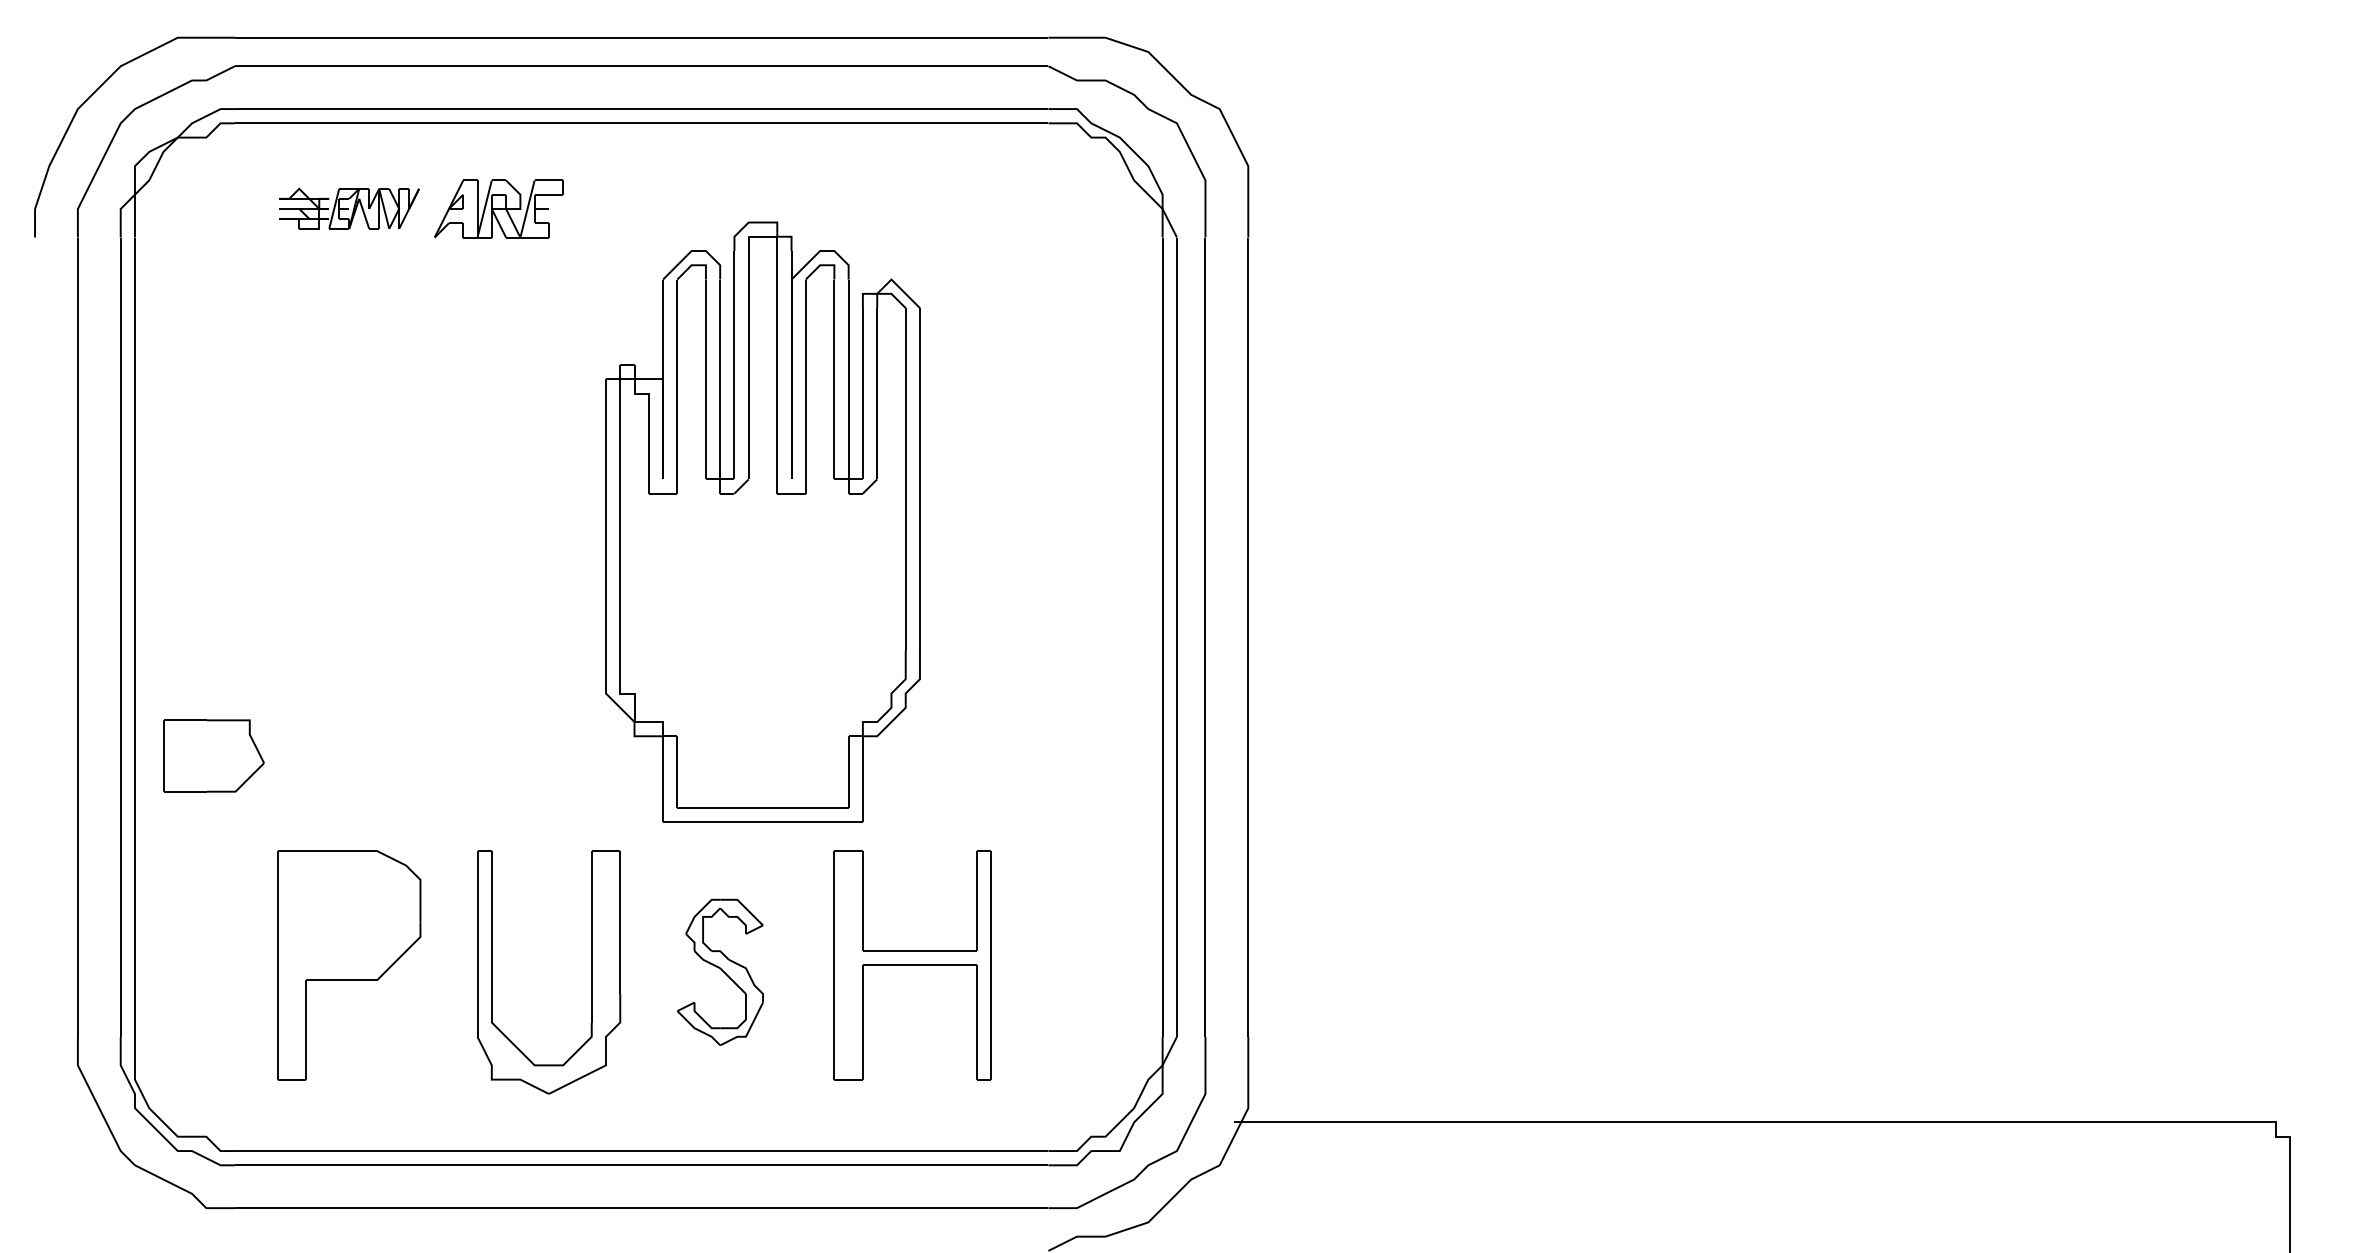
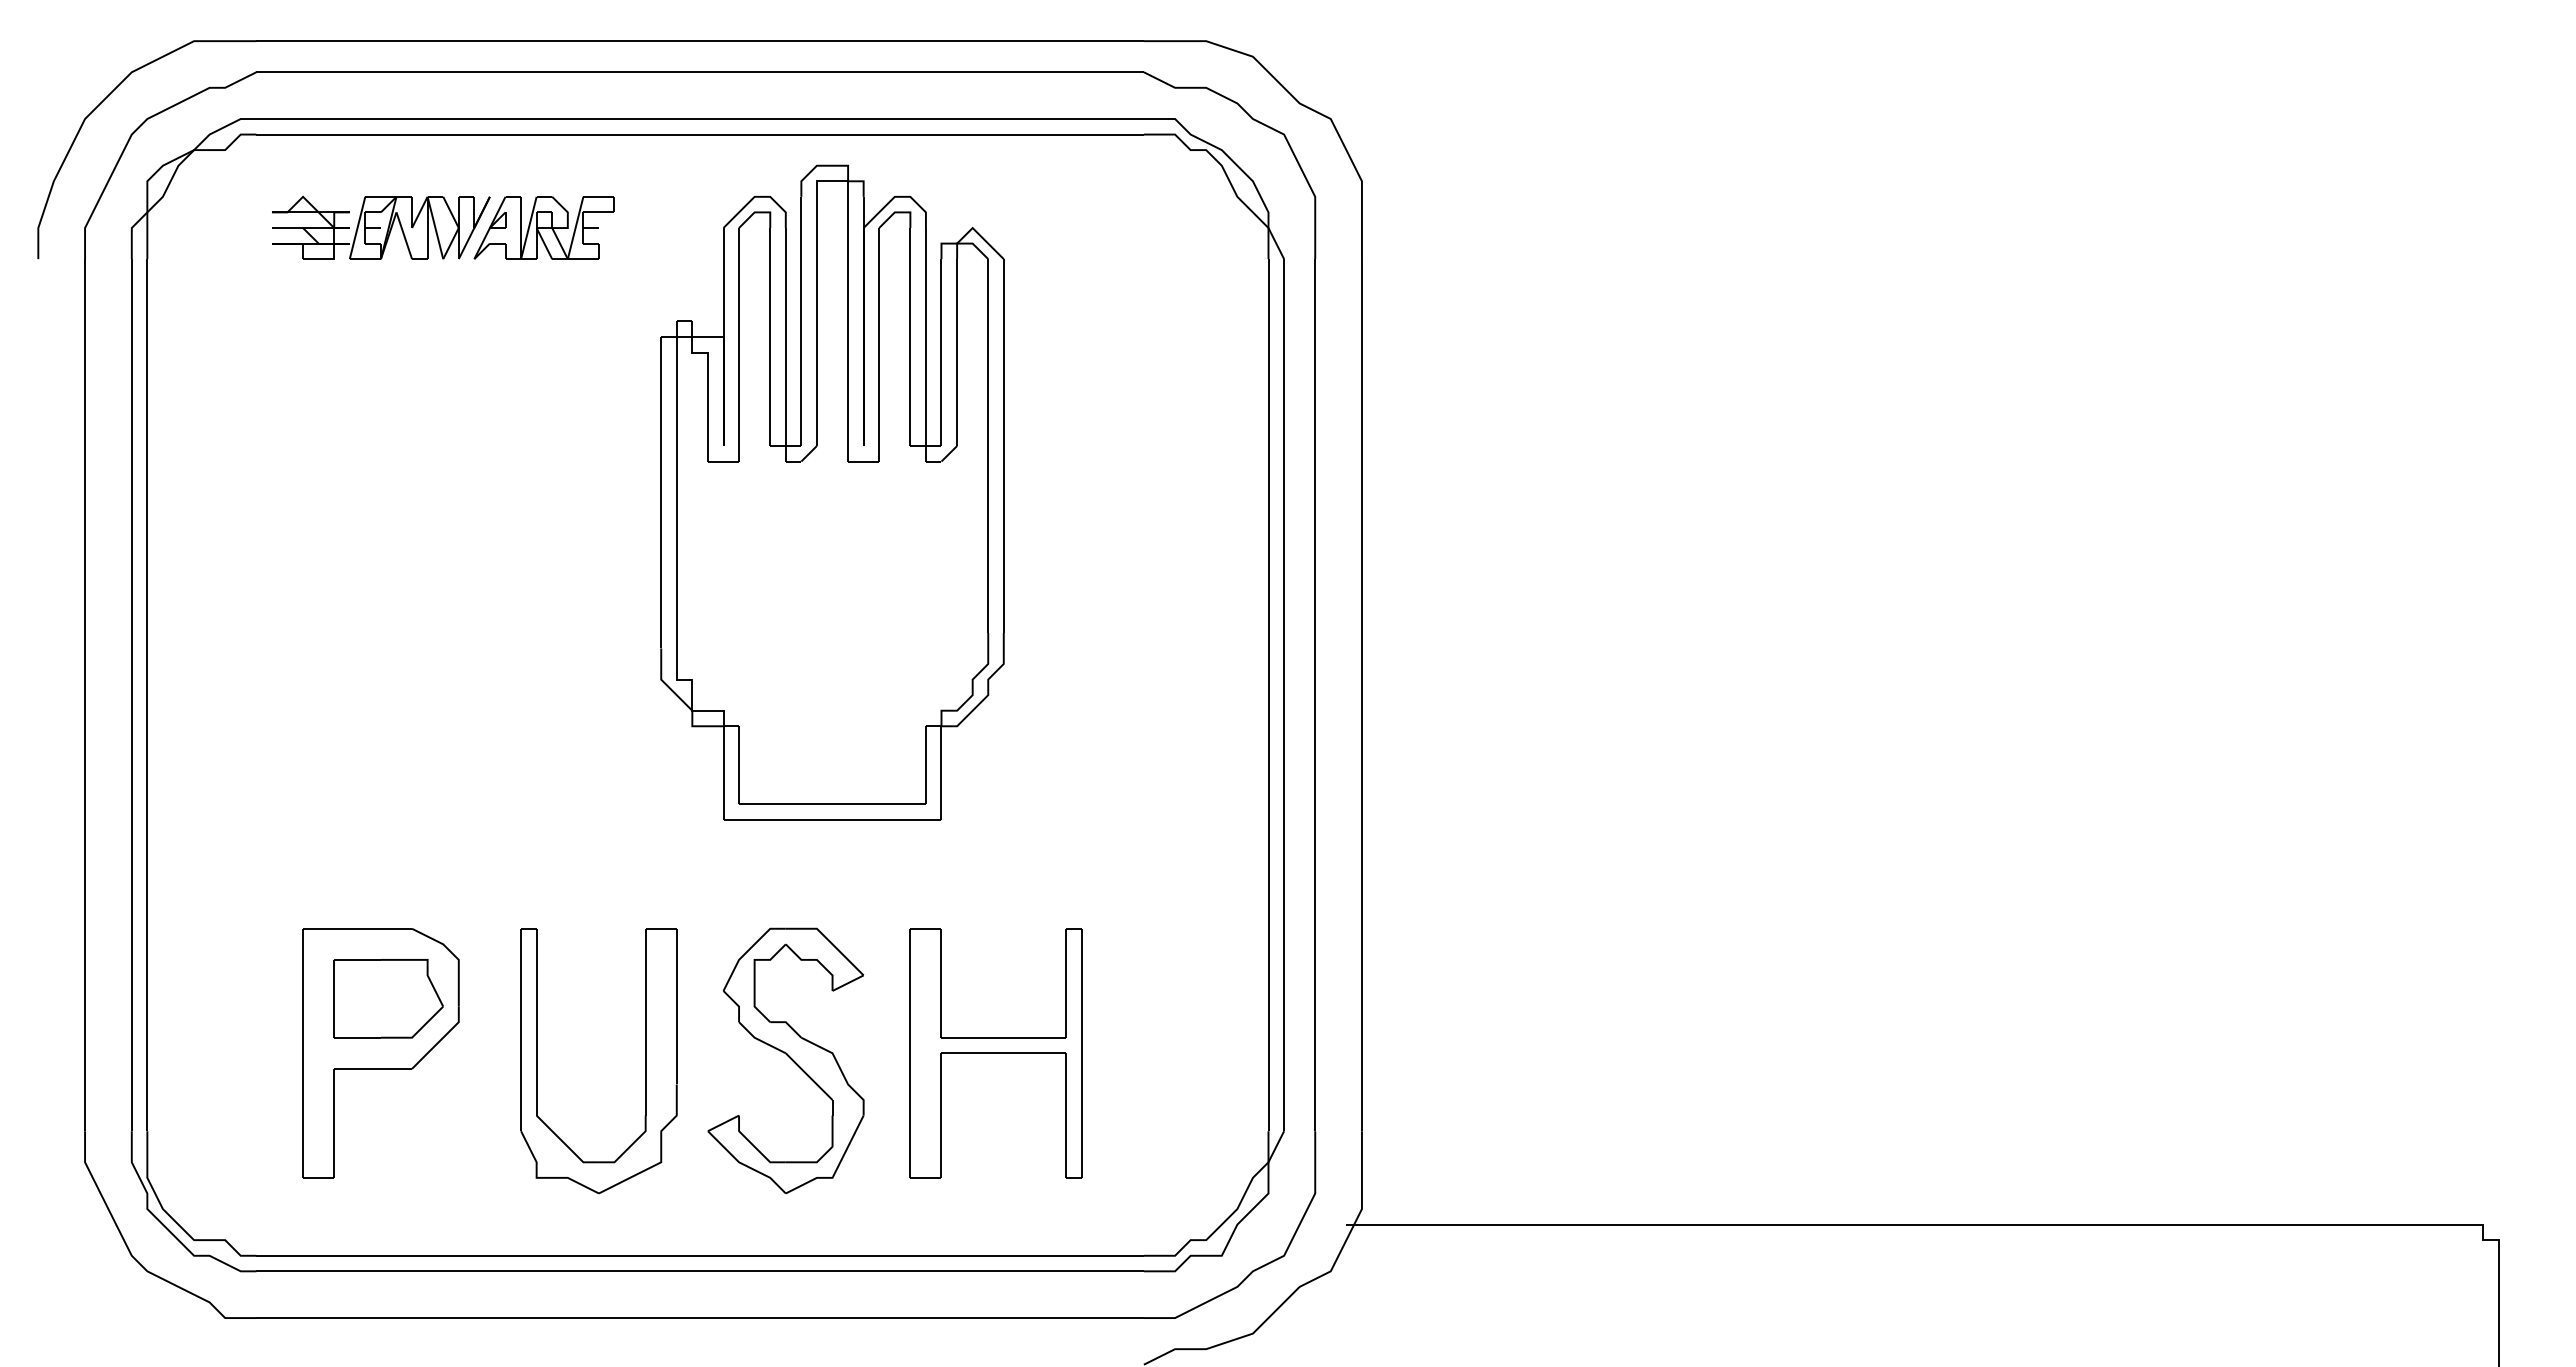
part: (349, 208) -> (381, 227), size x1.43
part: (762, 522) -> (832, 492), moved
part: (213, 755) -> (388, 998), moved
part: (719, 972) -> (785, 1060), size x1.67

